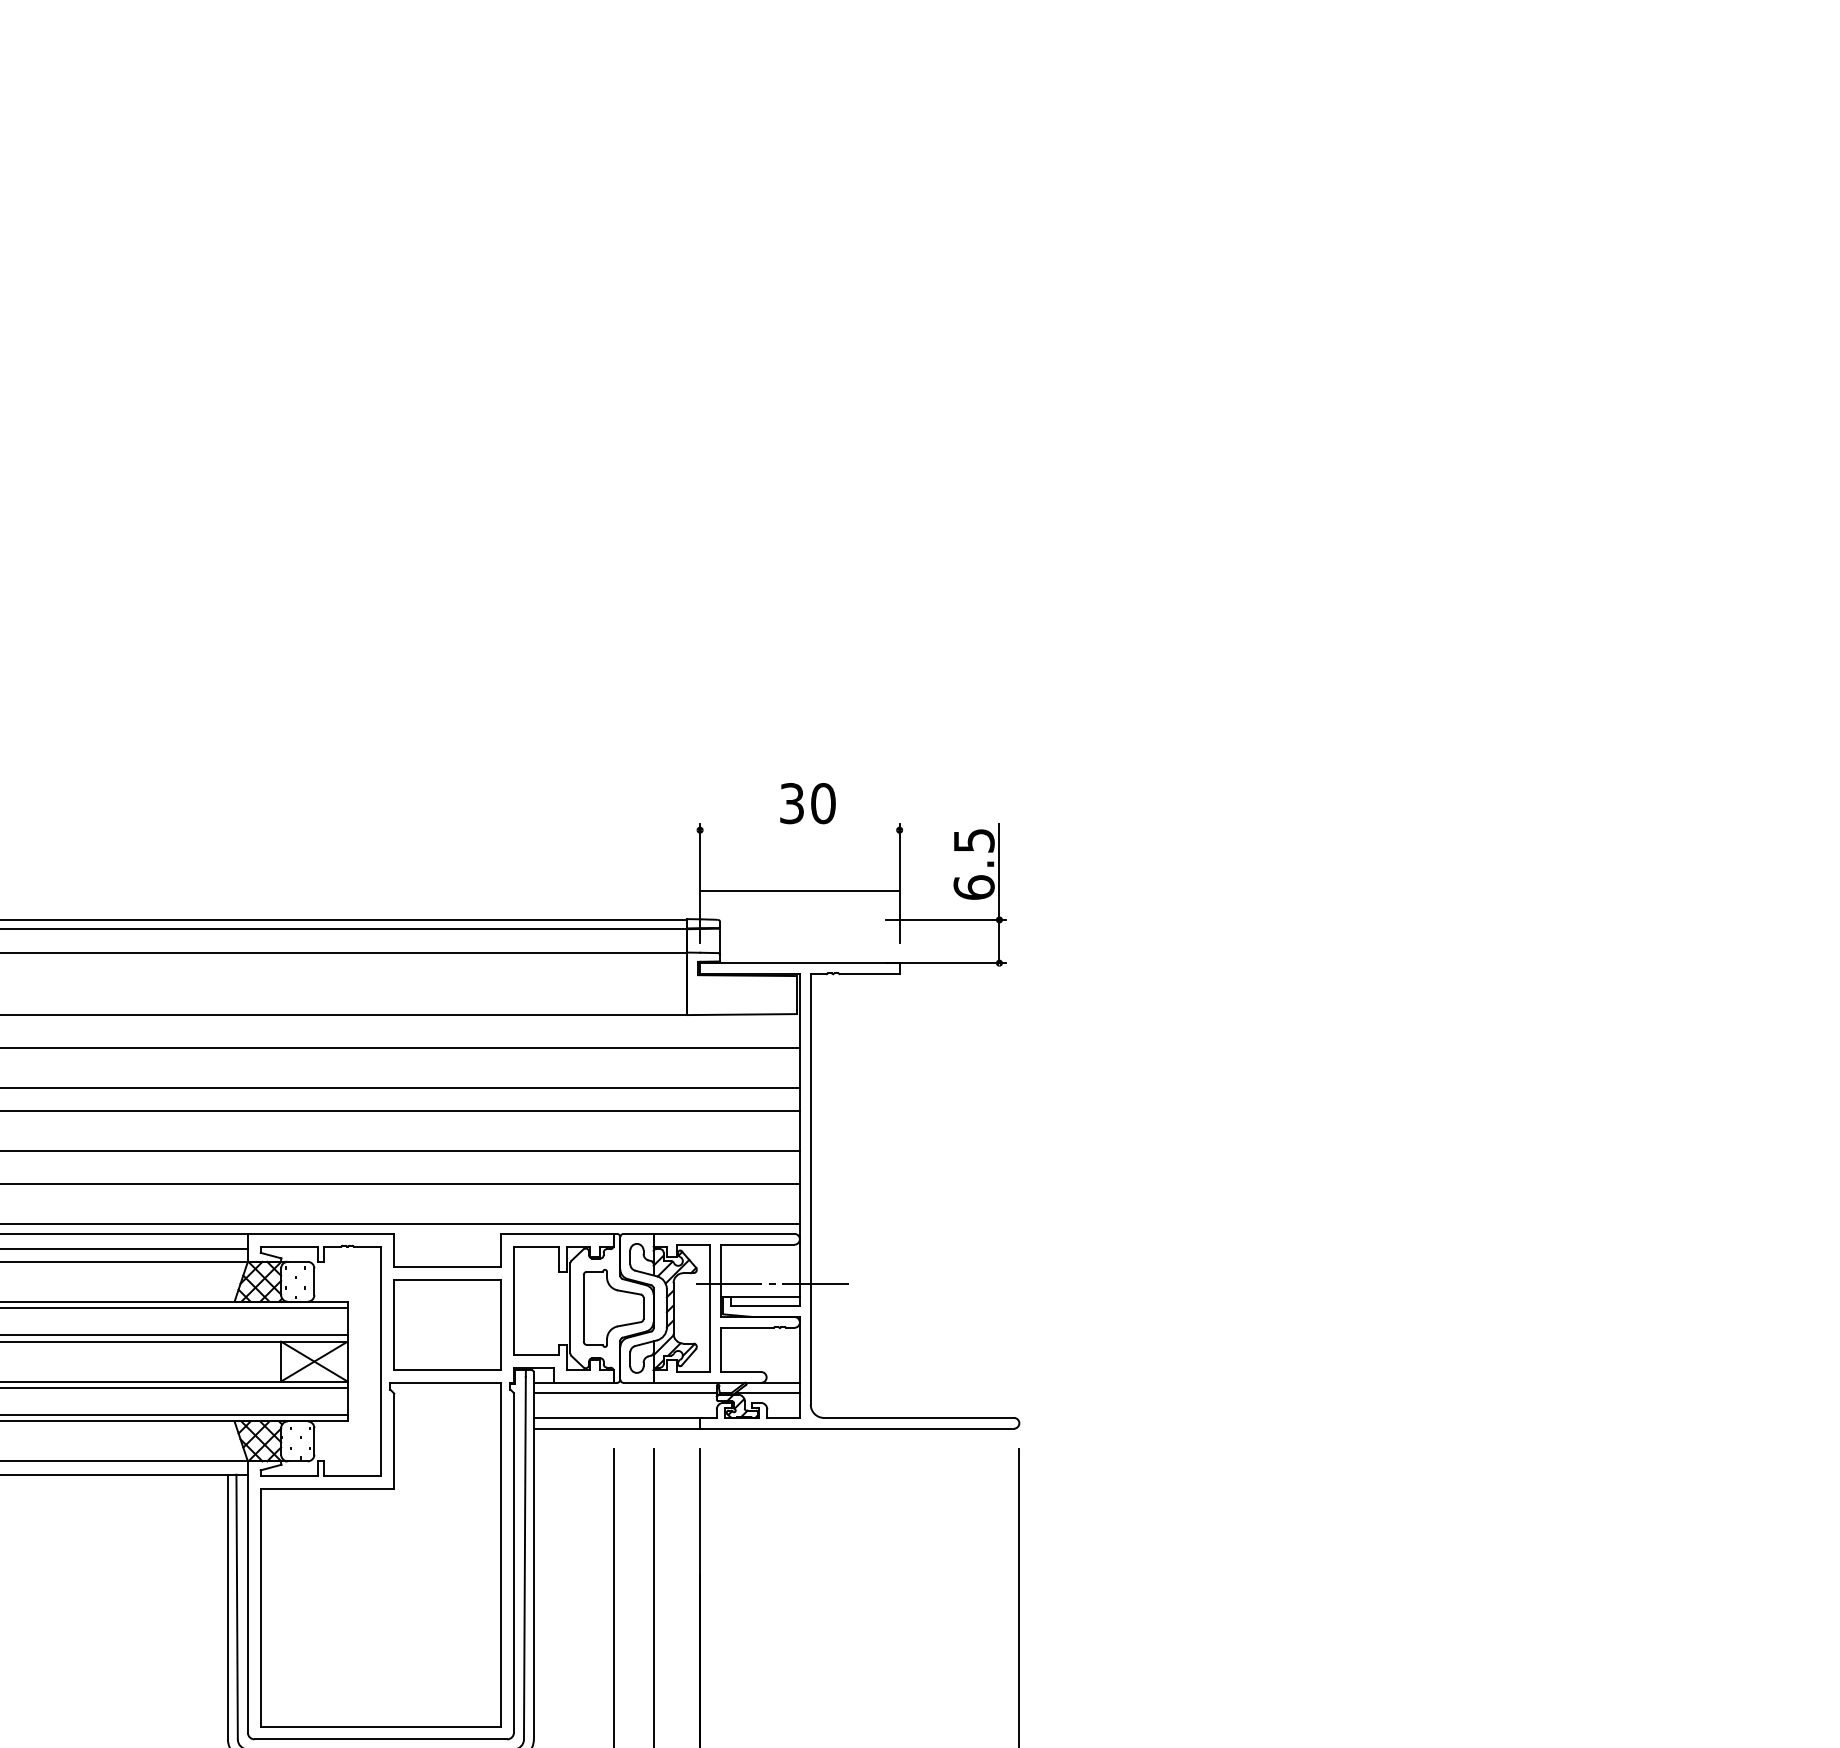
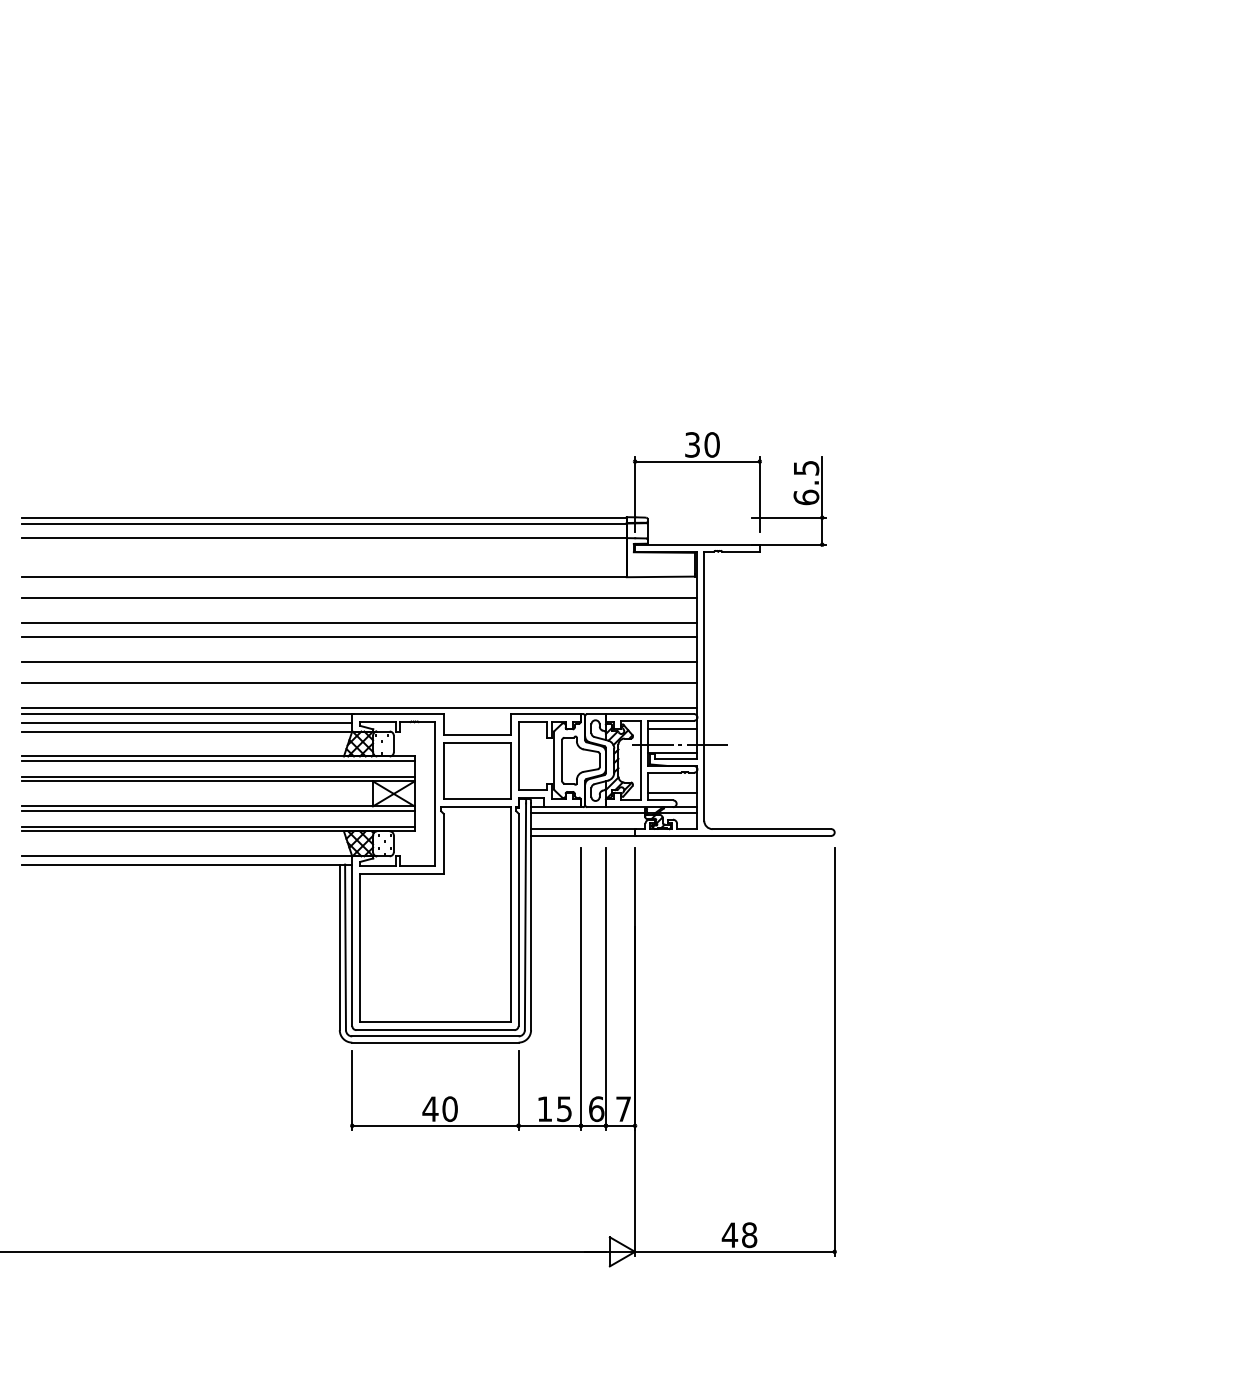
line: (799, 890) -> (697, 461), moved
line: (759, 1257) -> (672, 728), added
line: (759, 1359) -> (672, 792), added

